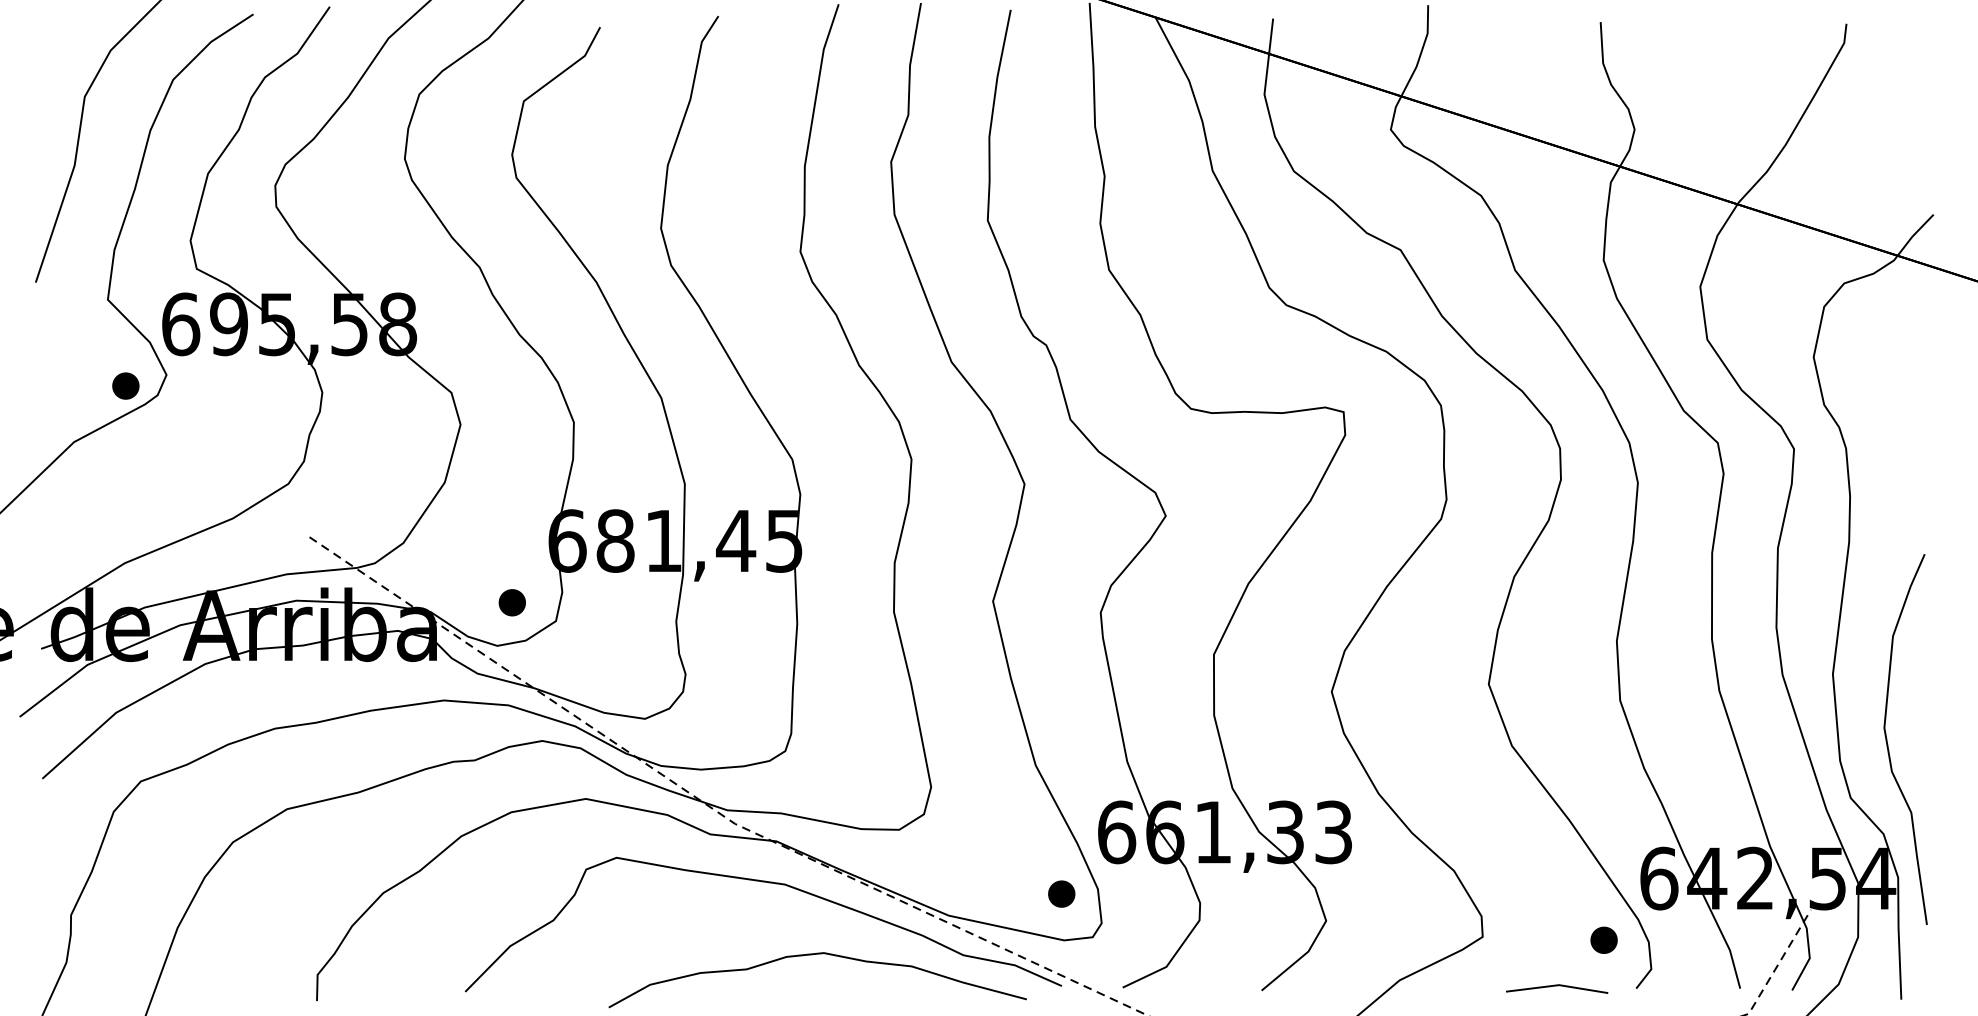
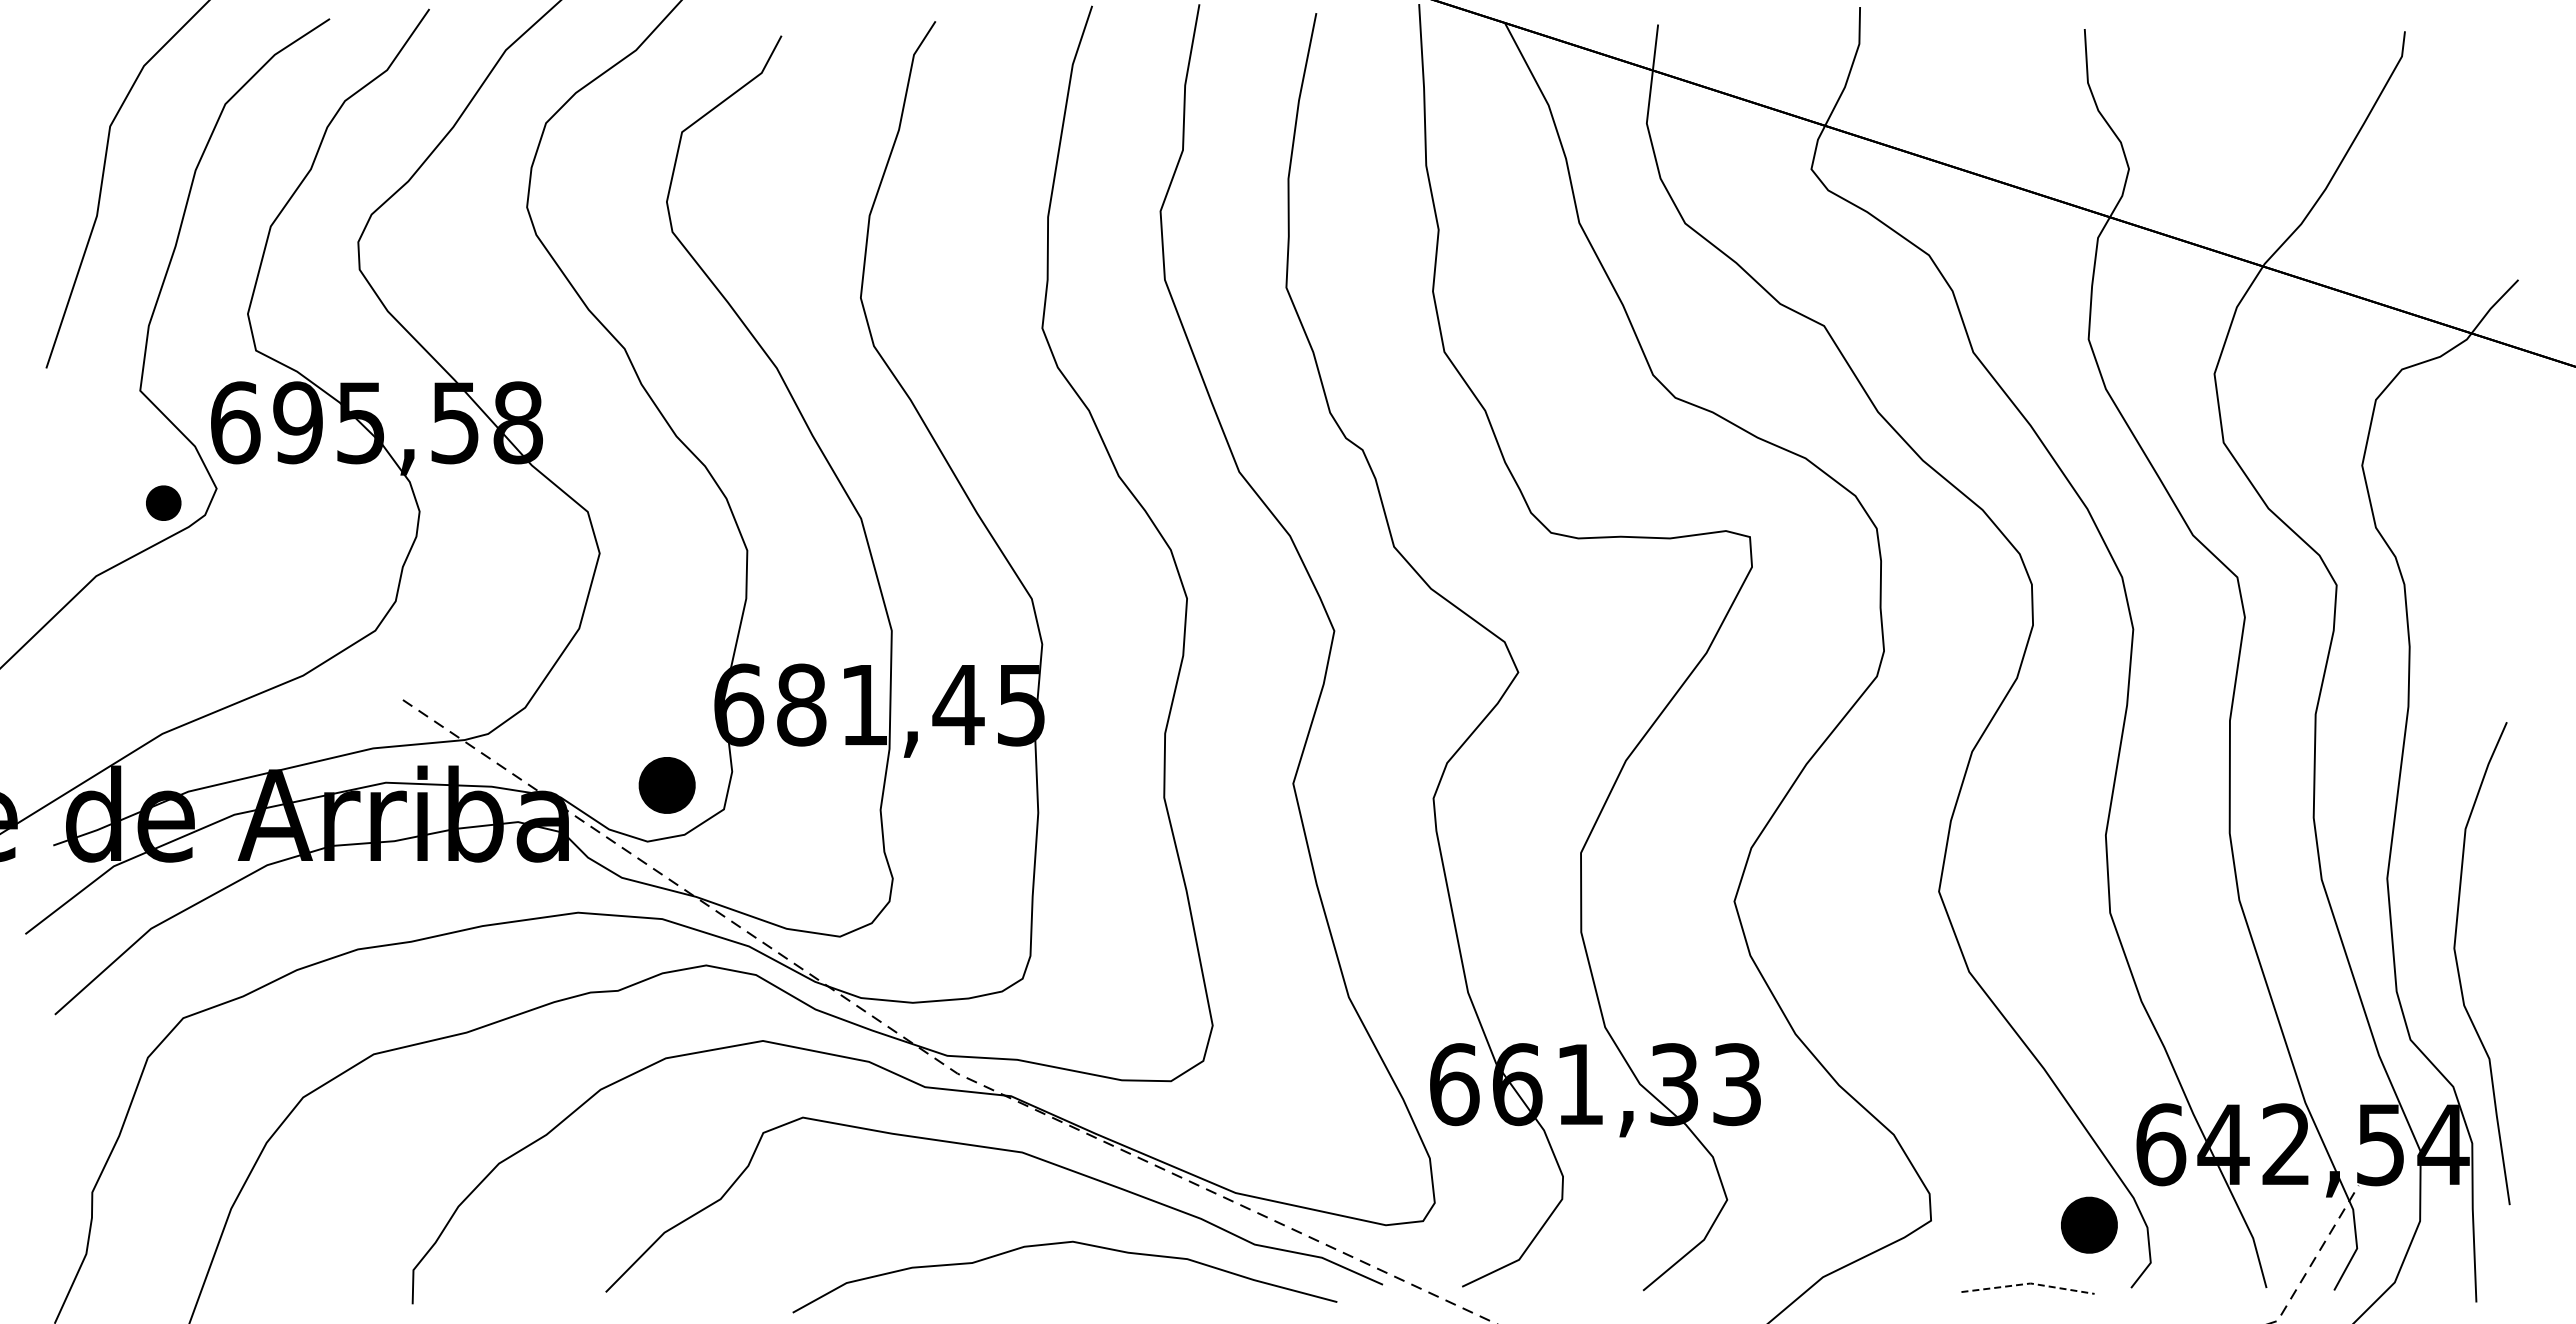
part: (511, 602) -> (666, 785), size x1.6
part: (1061, 893) -> (1382, 1164), removed
part: (1603, 939) -> (2088, 1224), size x1.6
line: (1557, 985) -> (2028, 1283), solid -> dashed

